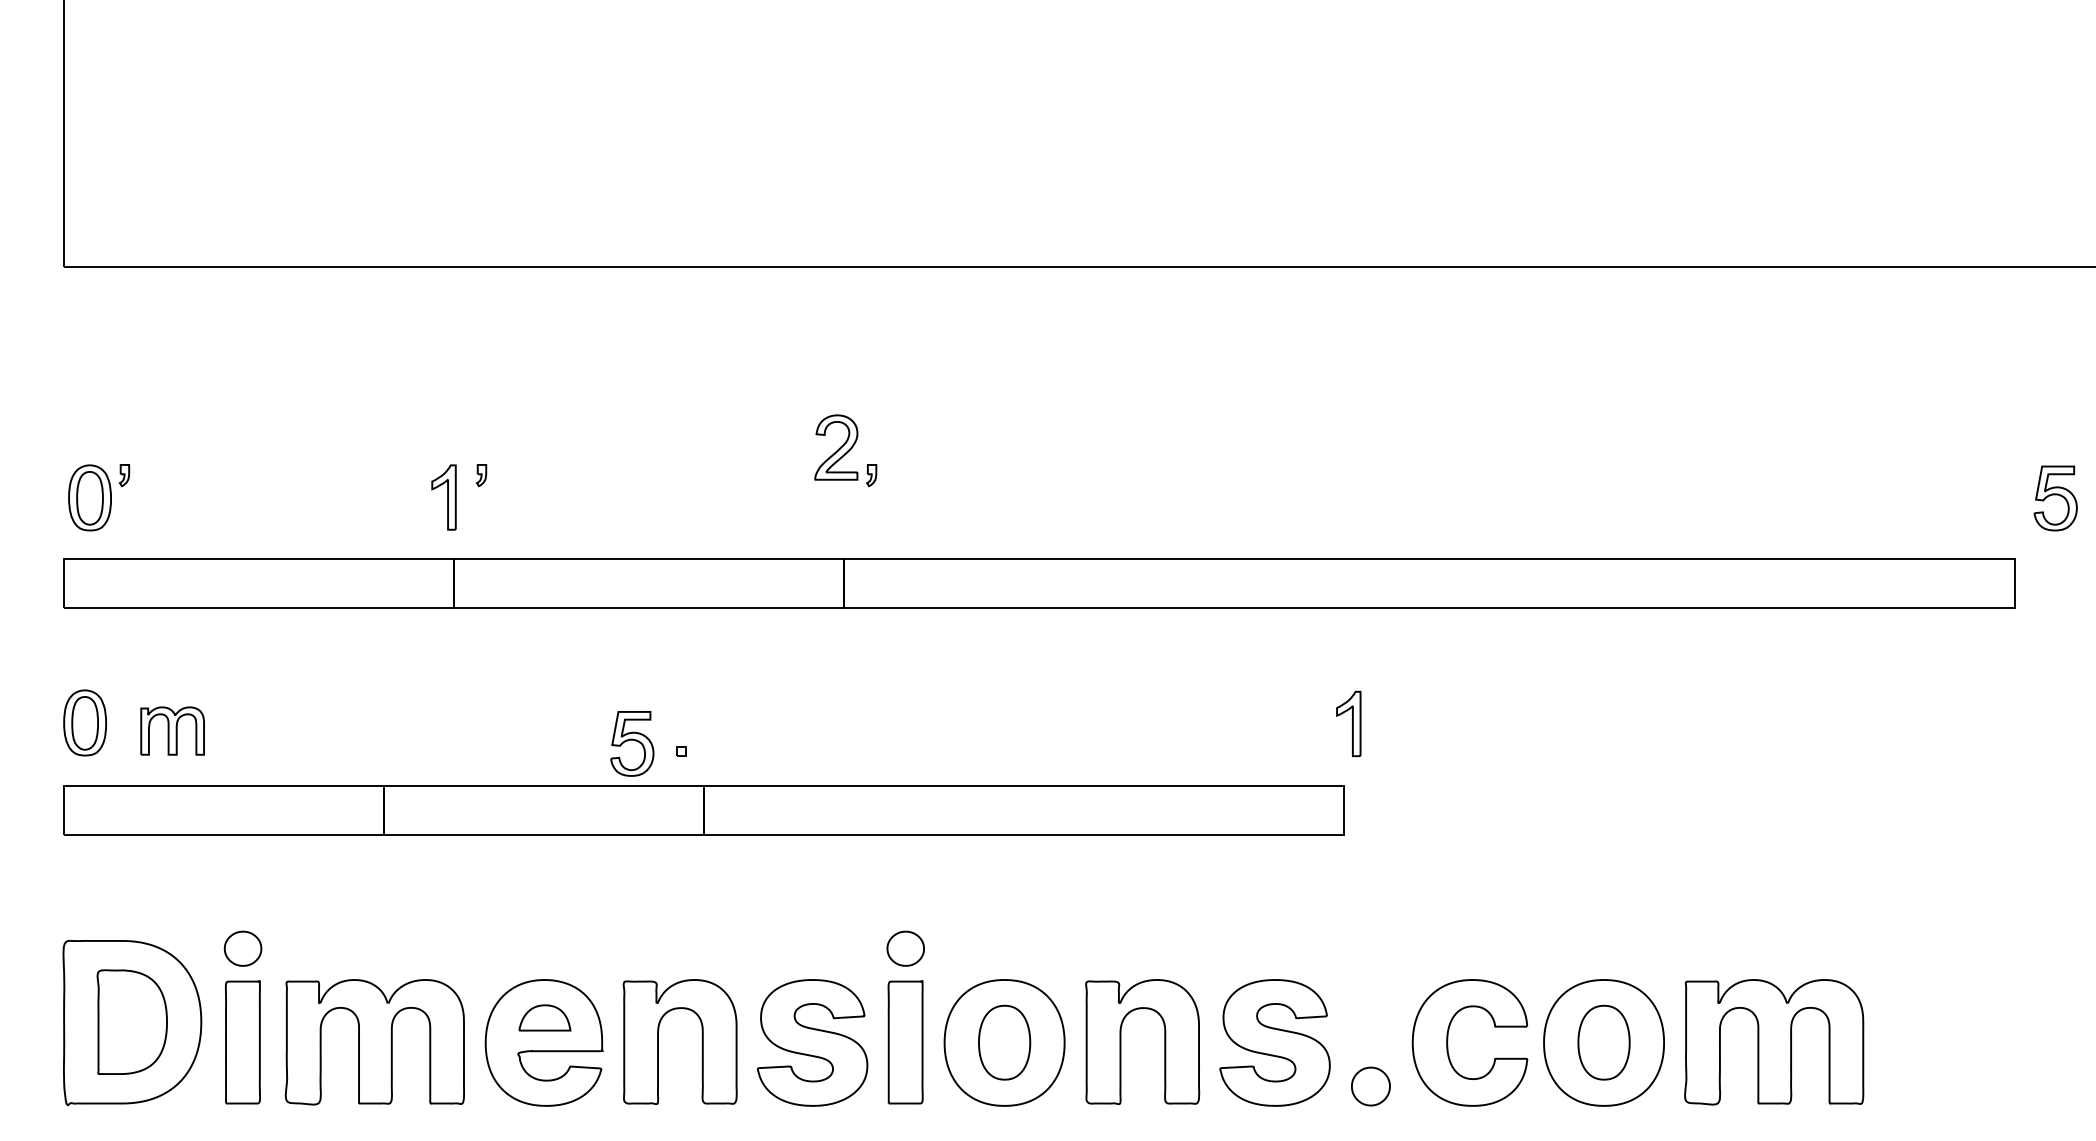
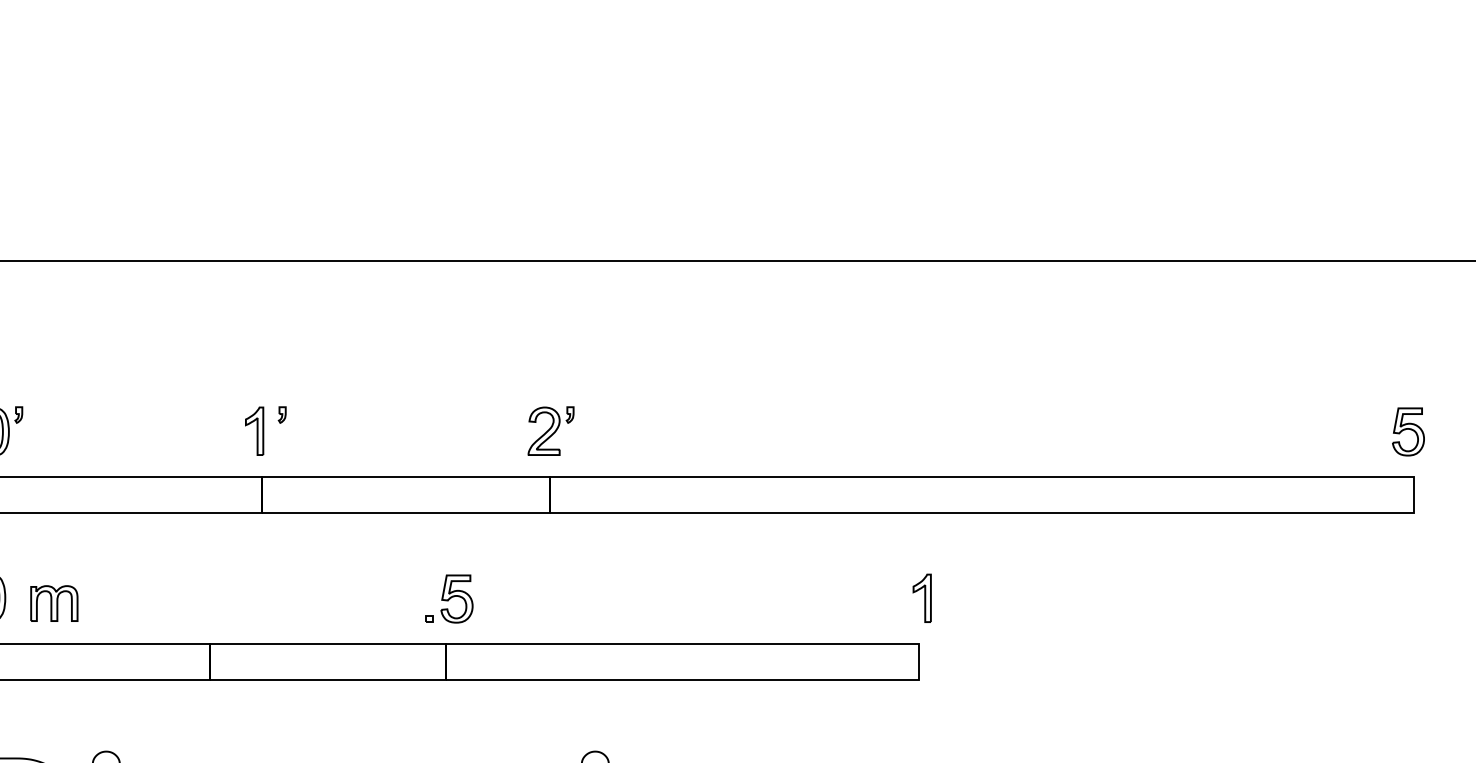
part: (836, 447) -> (544, 431), moved
part: (2055, 498) -> (1408, 431), moved
part: (632, 743) -> (457, 598), moved

